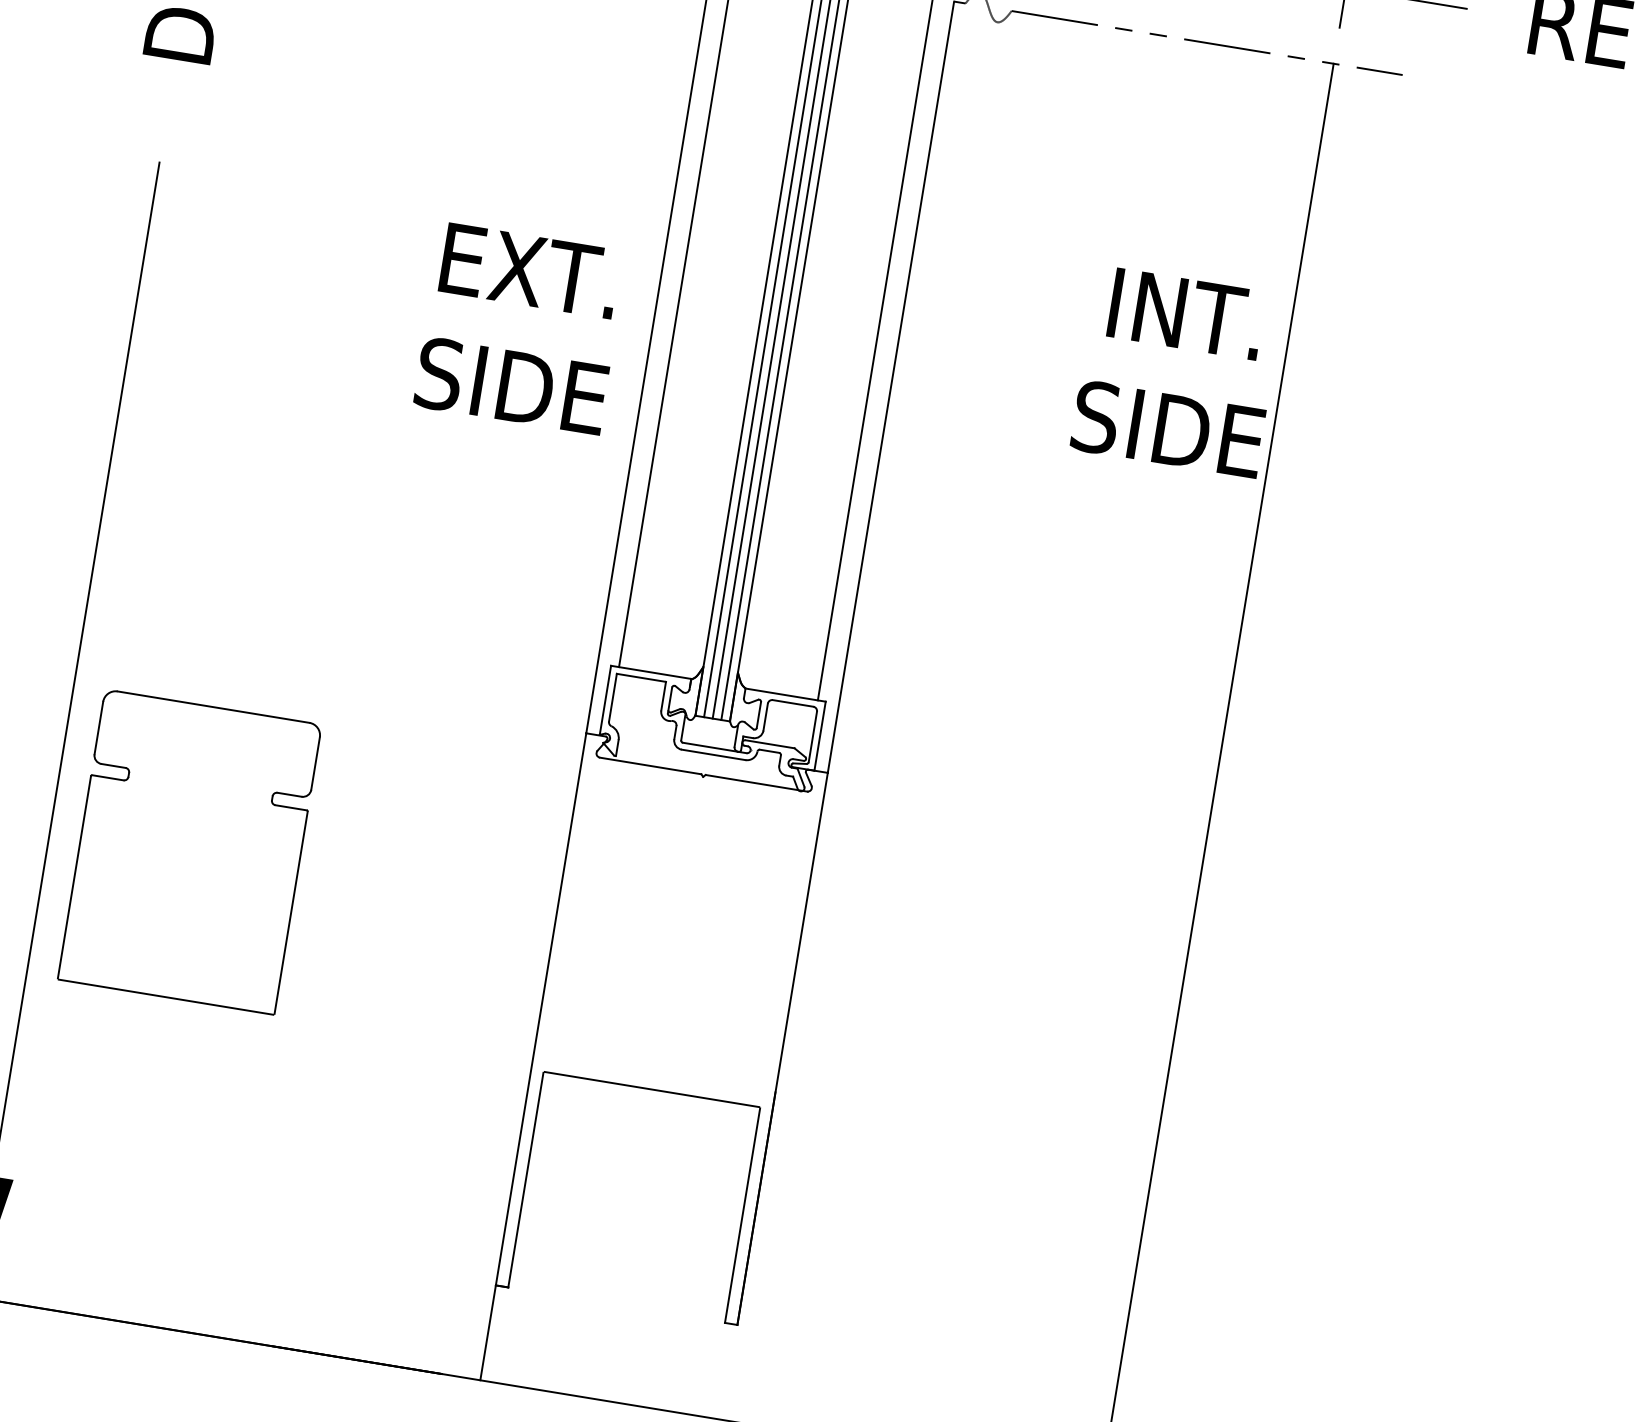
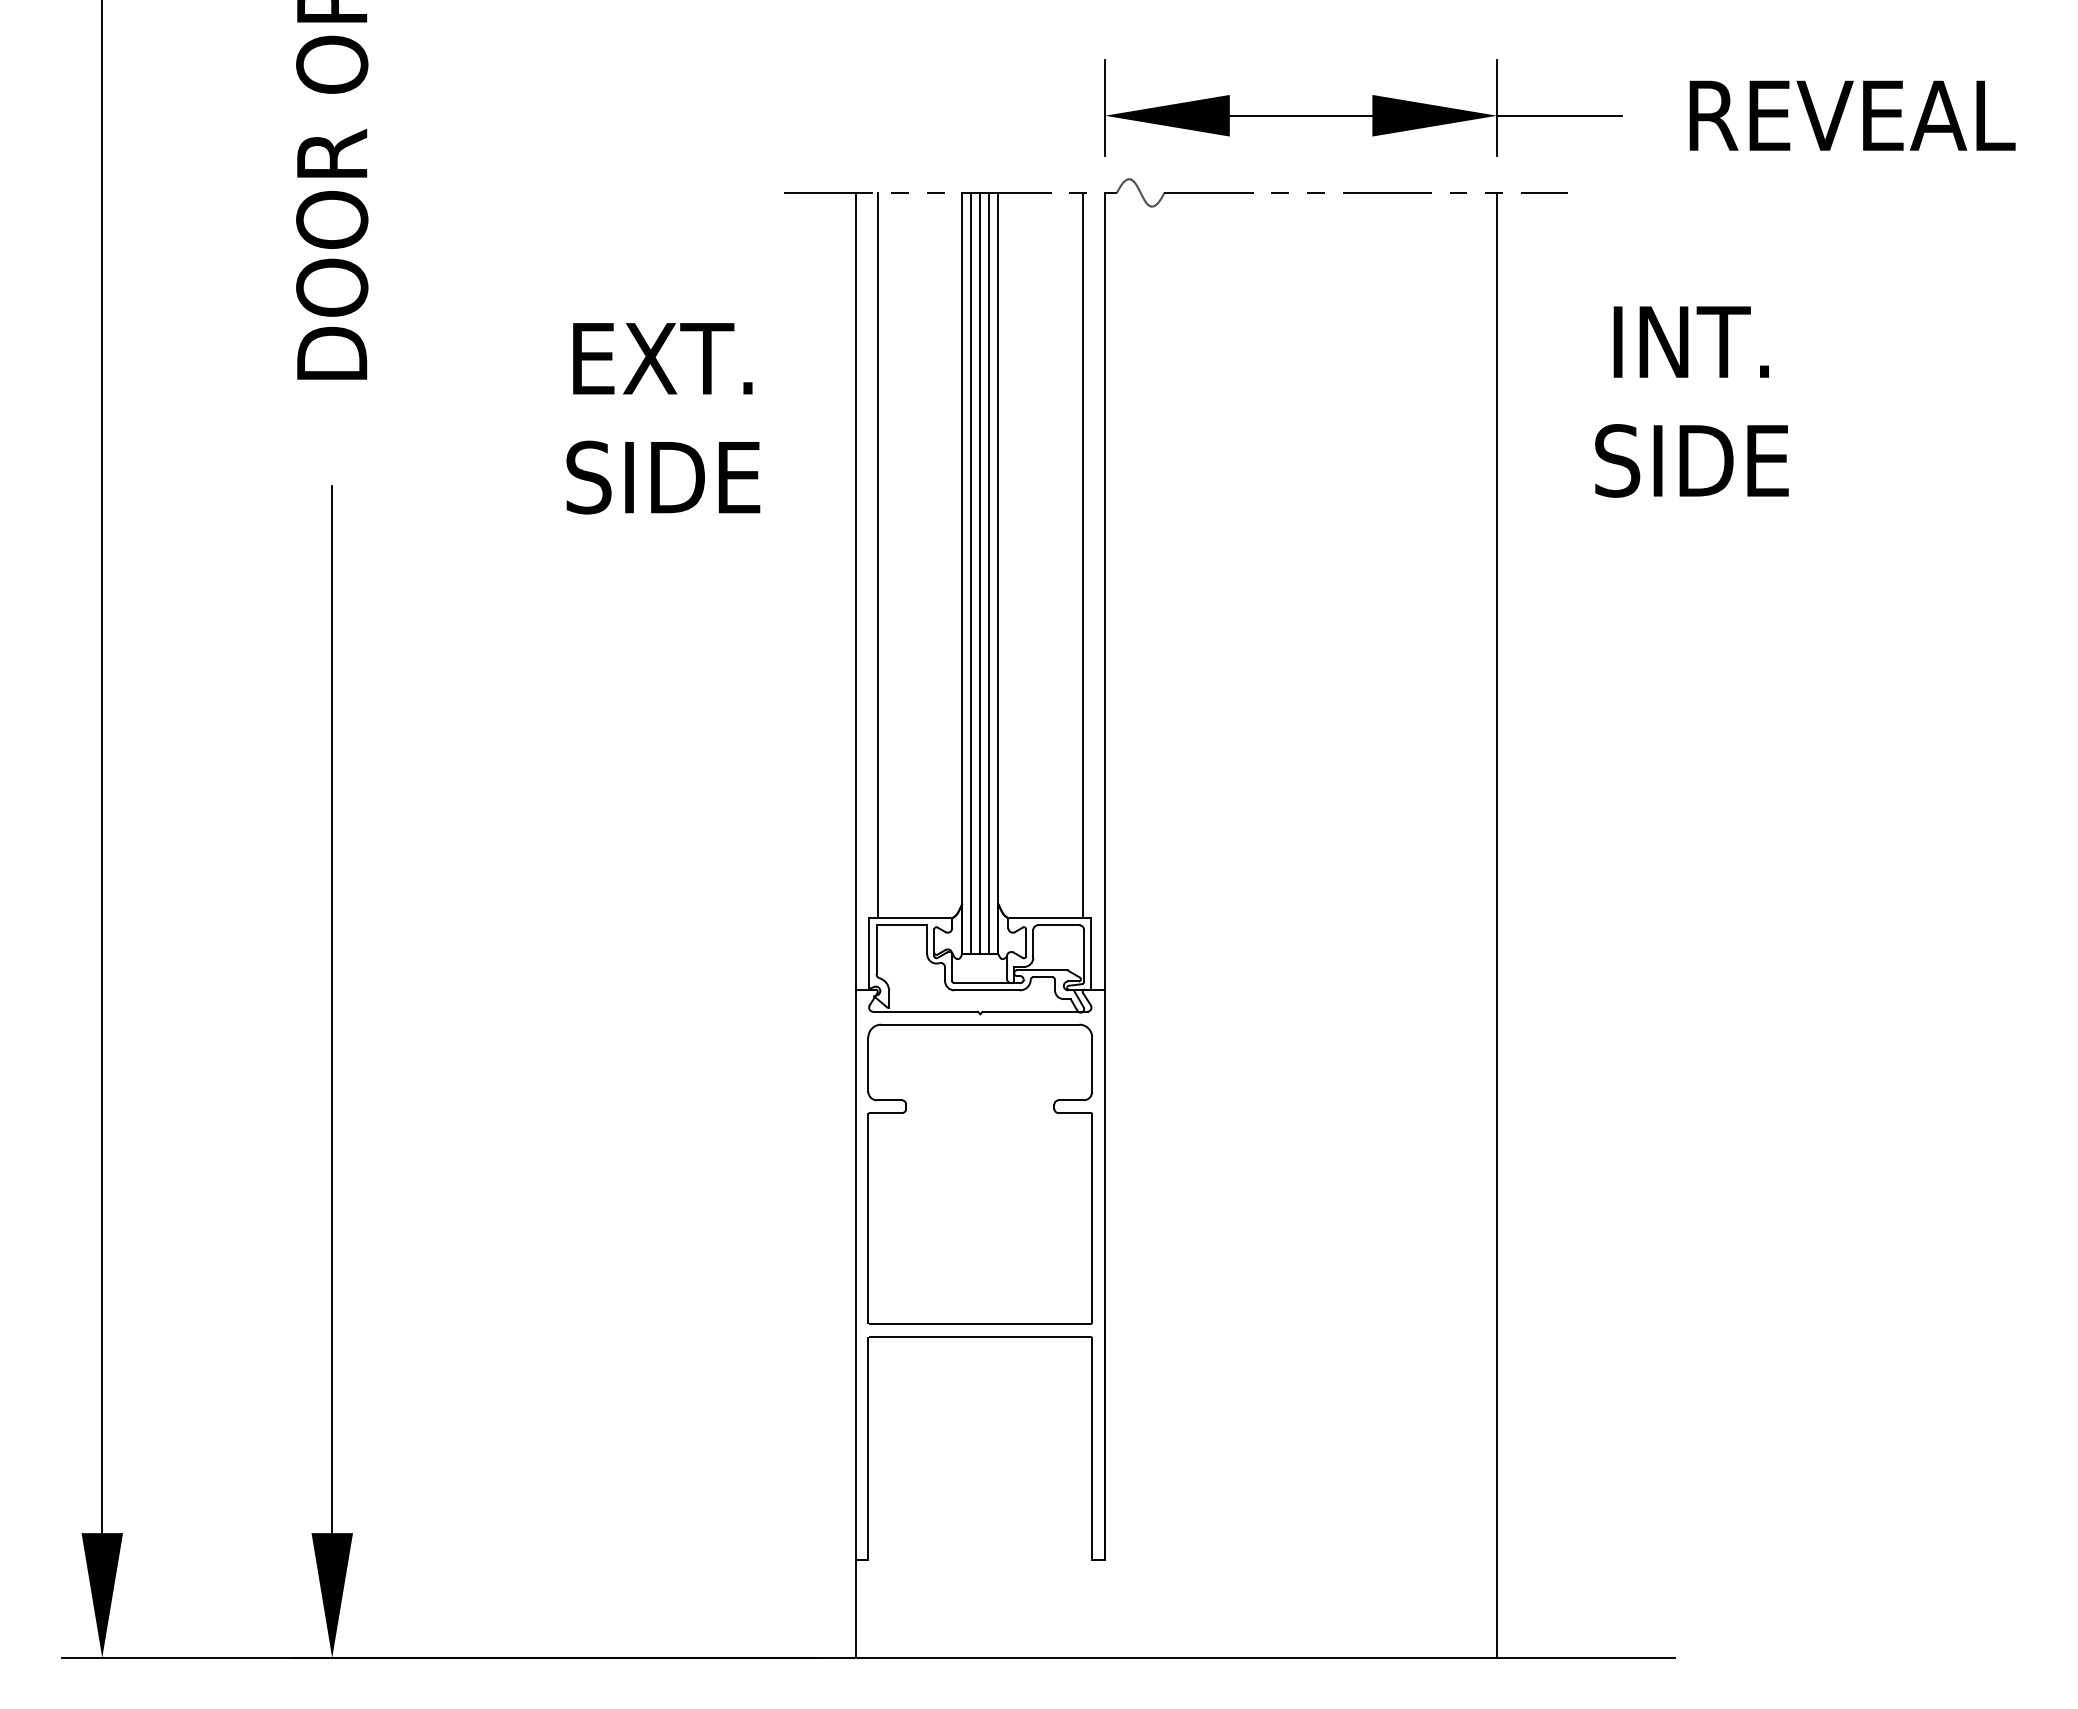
text: (521, 328) -> (663, 418), moved
text: (1177, 371) -> (1691, 401), moved
part: (190, 851) -> (980, 1173), moved

